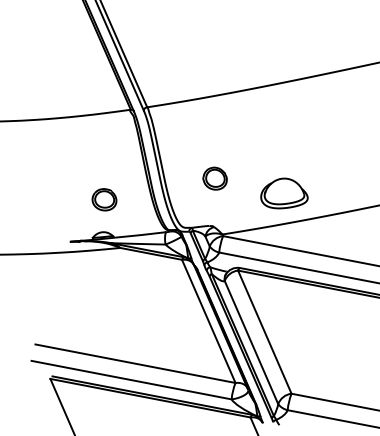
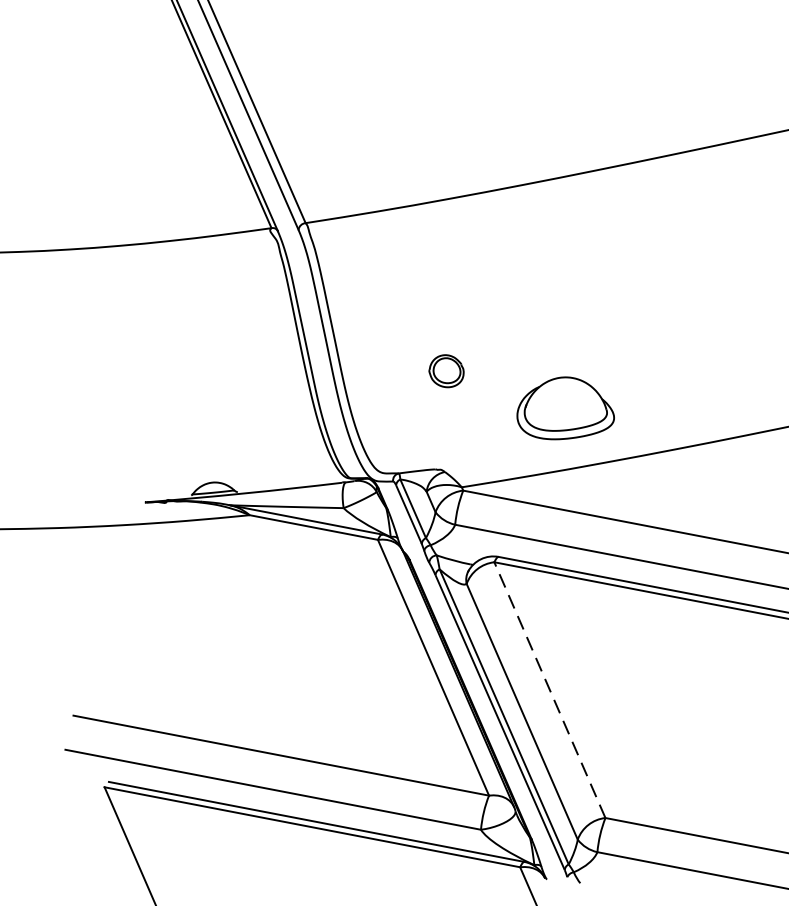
part: (214, 178) -> (445, 370), size x0.7
part: (284, 193) -> (565, 408), moved
part: (104, 199) -> (216, 414), removed
line: (264, 331) -> (549, 688), solid -> dashed

